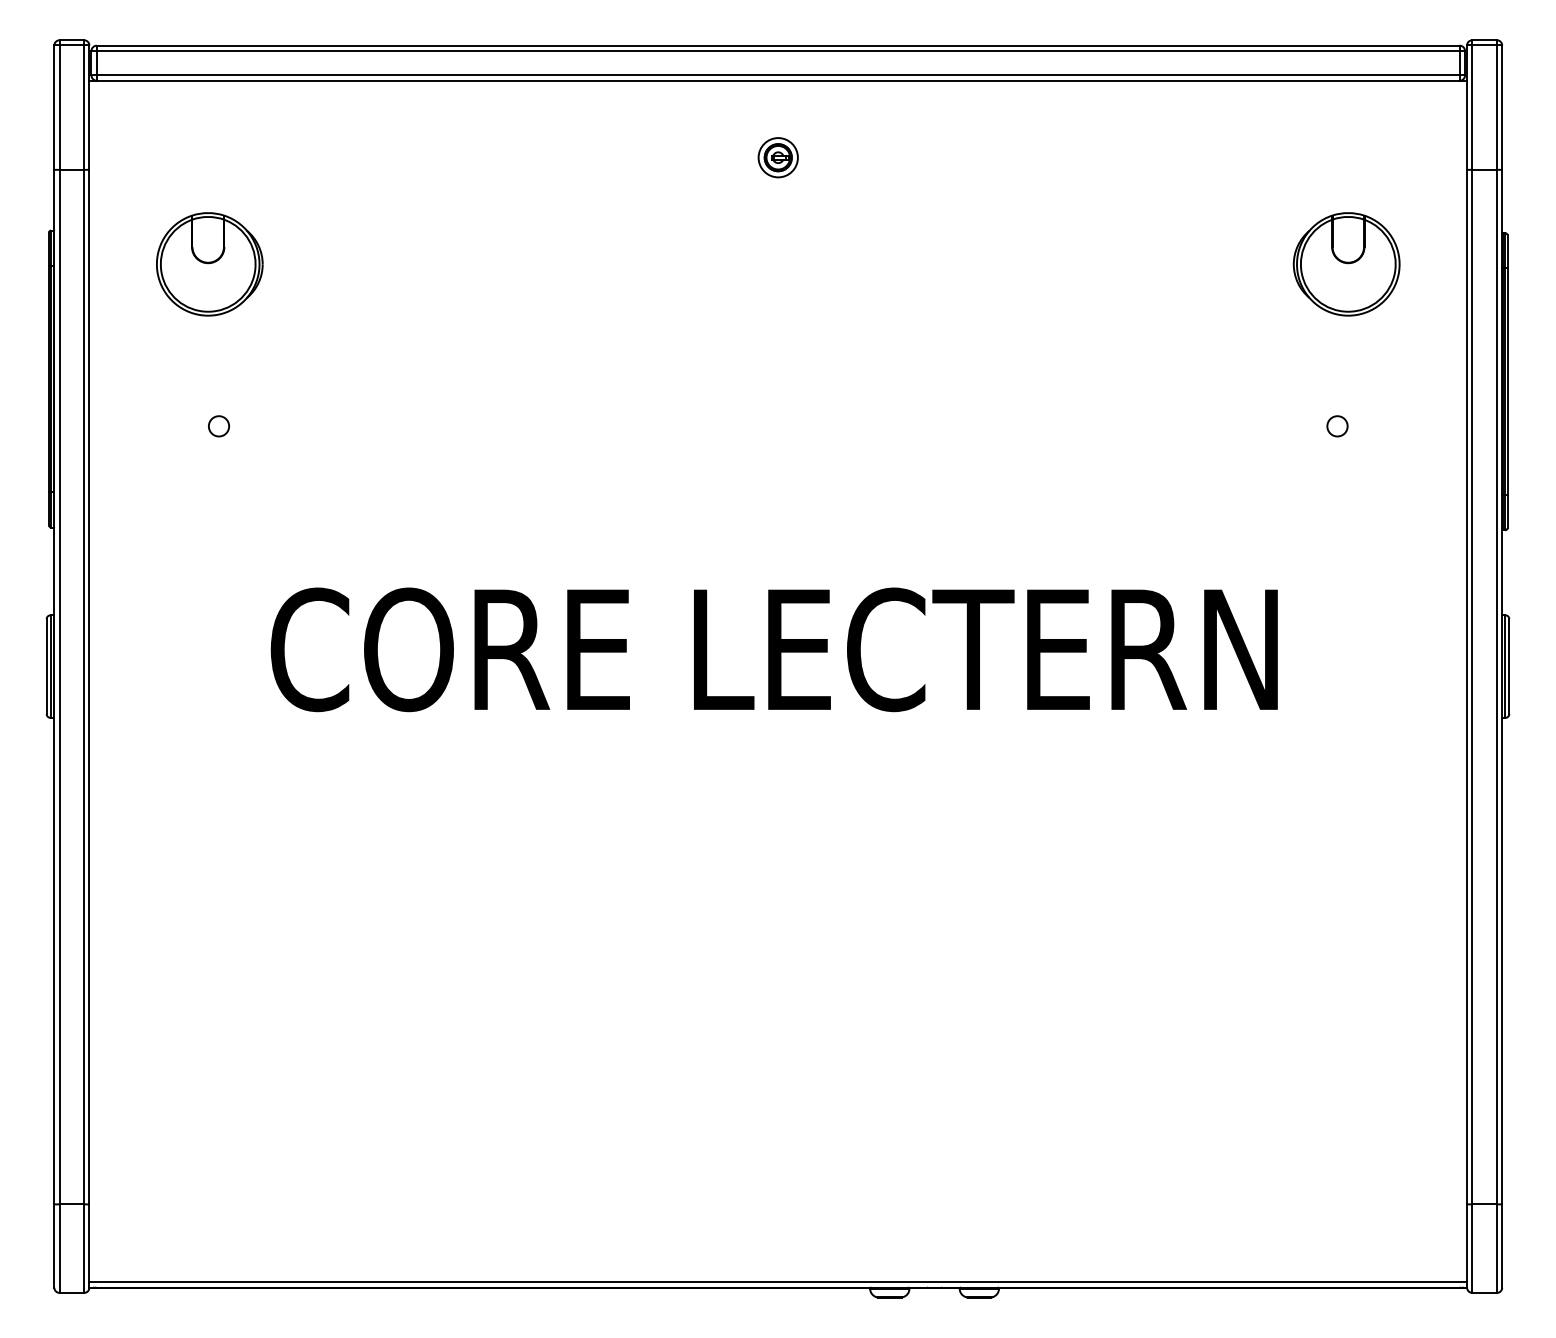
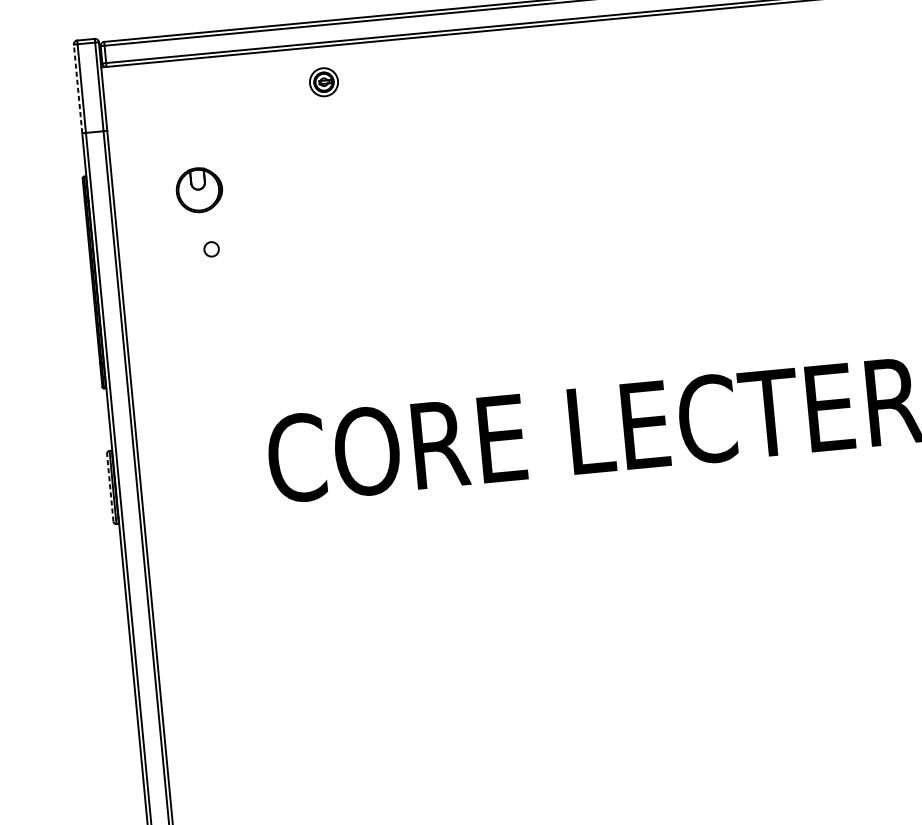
line: (54, 107) -> (78, 88), solid -> dashed
part: (777, 157) -> (323, 82), moved
part: (209, 264) -> (199, 190), size x0.6
circle: (218, 426) -> (211, 249), moved
line: (46, 666) -> (110, 487), solid -> dashed

